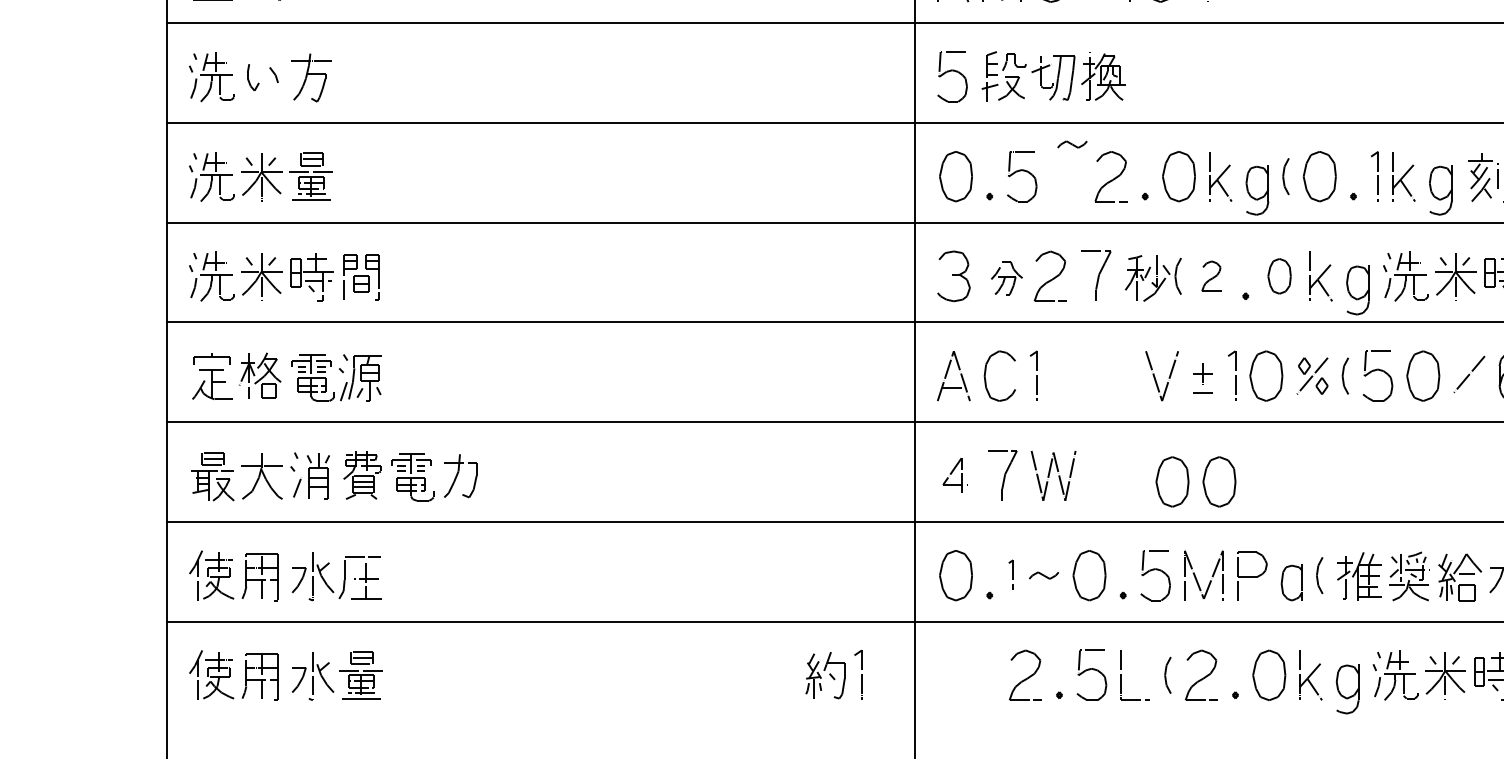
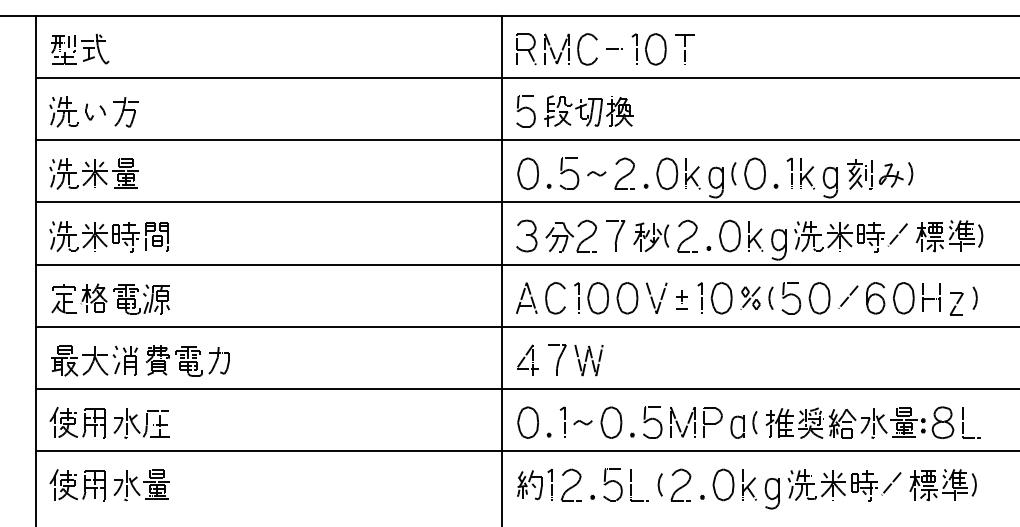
part: (1072, 144) -> (596, 173), moved
part: (1211, 275) -> (687, 235), size x1.67
part: (1278, 275) -> (729, 235), size x1.43
part: (1006, 278) -> (559, 237), size x1.43
part: (954, 474) -> (527, 359), size x1.43
part: (1195, 482) -> (612, 298), moved
part: (1011, 573) -> (562, 421), size x1.67
part: (833, 674) -> (534, 484), moved

